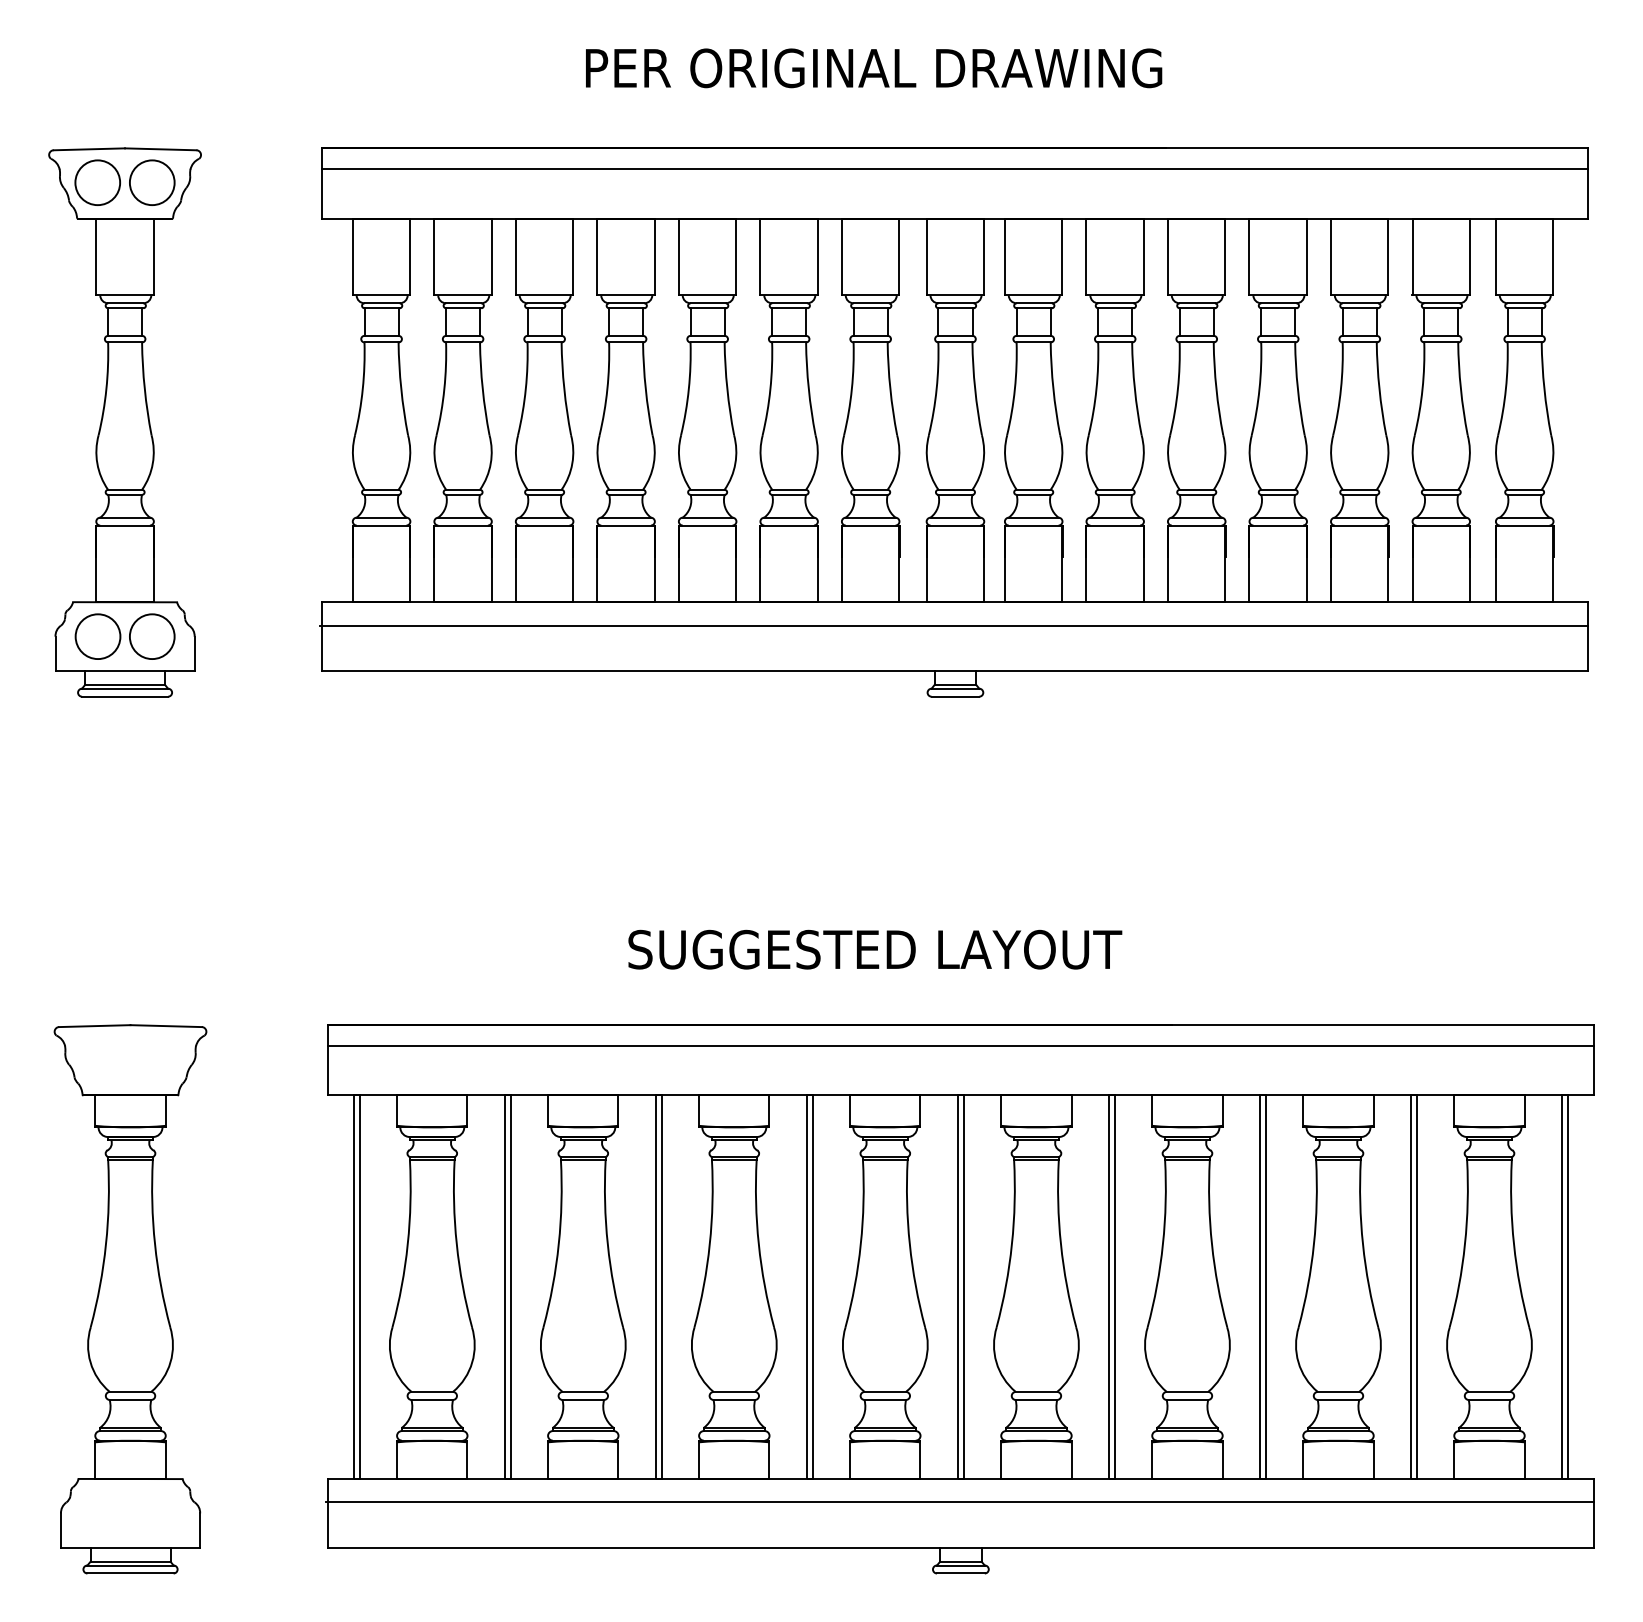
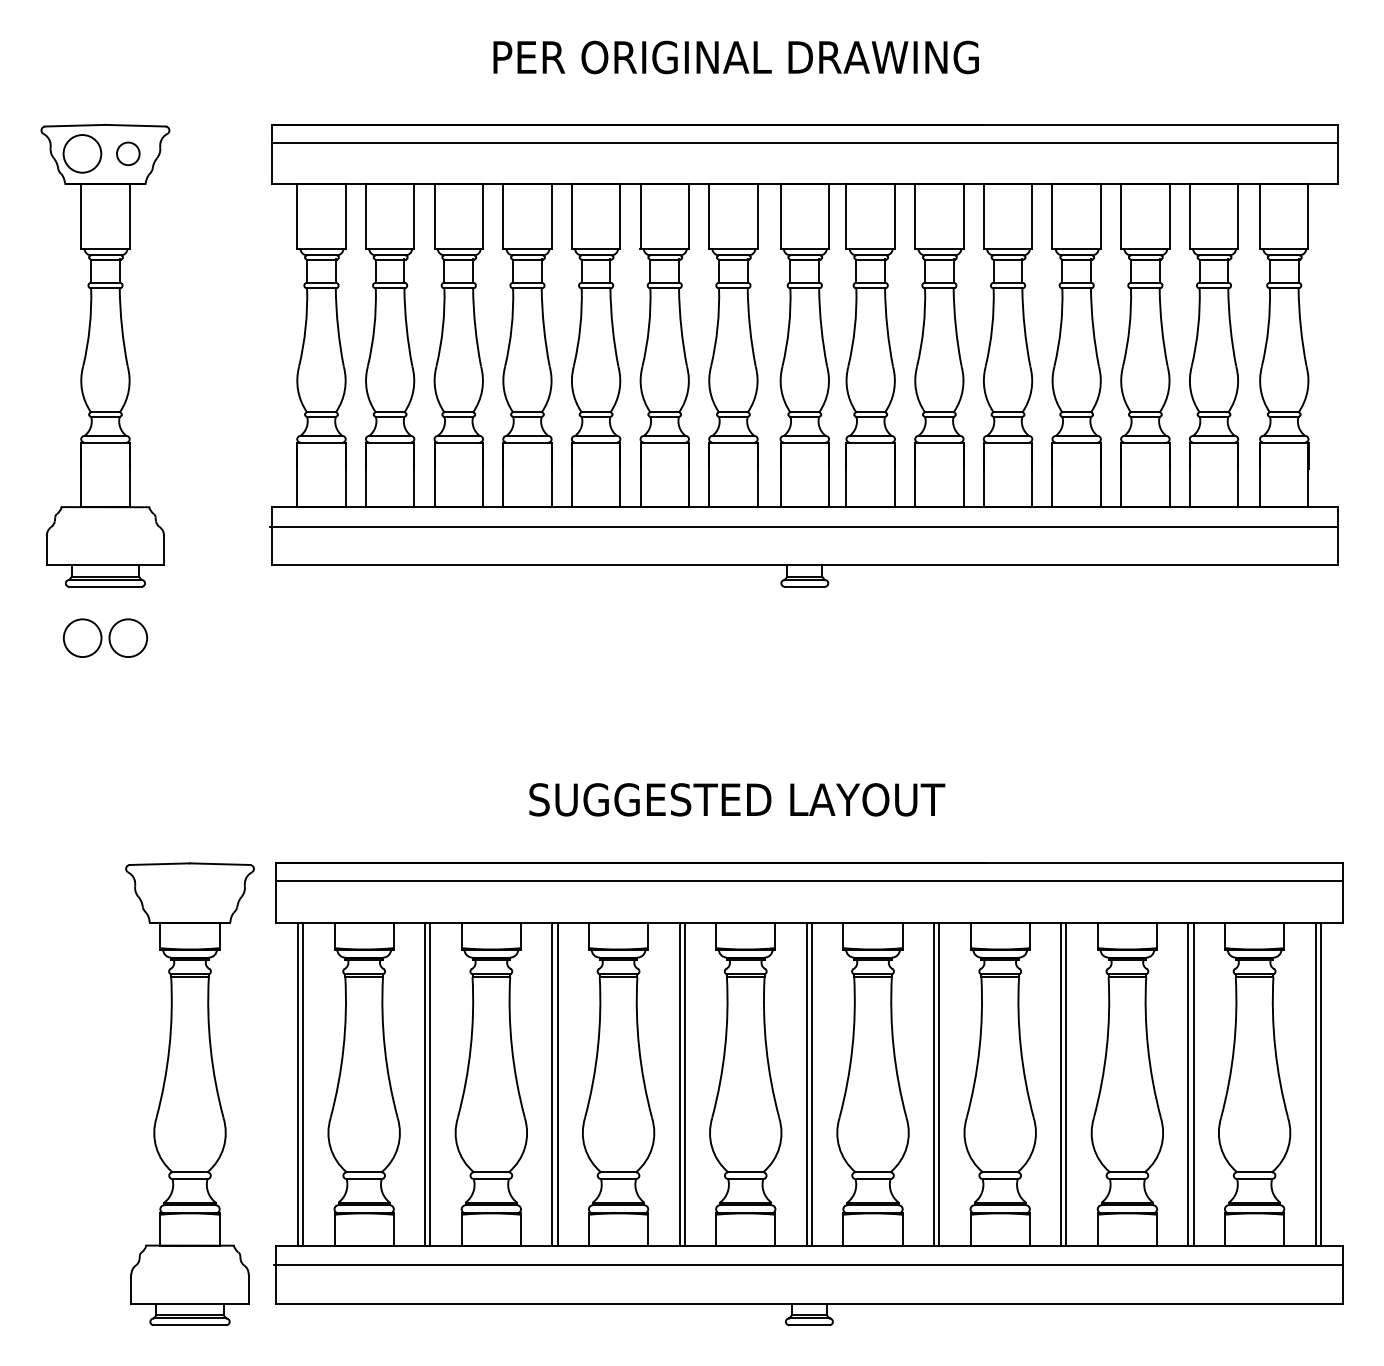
circle: (152, 182) -> (128, 153), size x0.6
part: (125, 635) -> (105, 637), moved
part: (129, 1298) -> (189, 1093), moved

